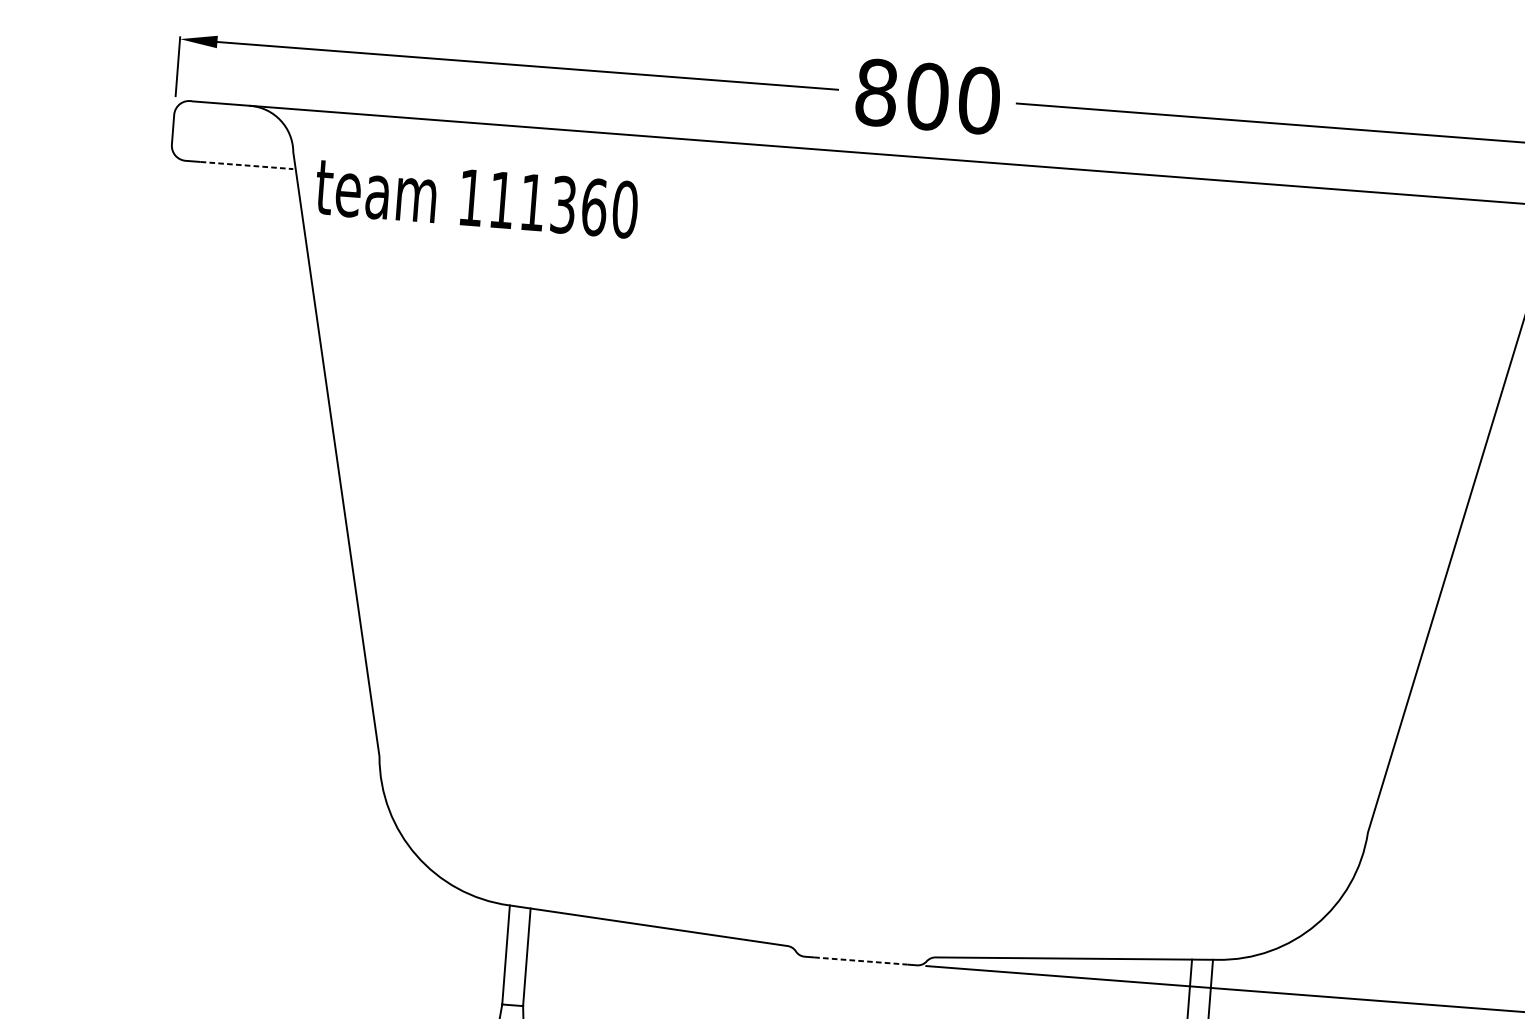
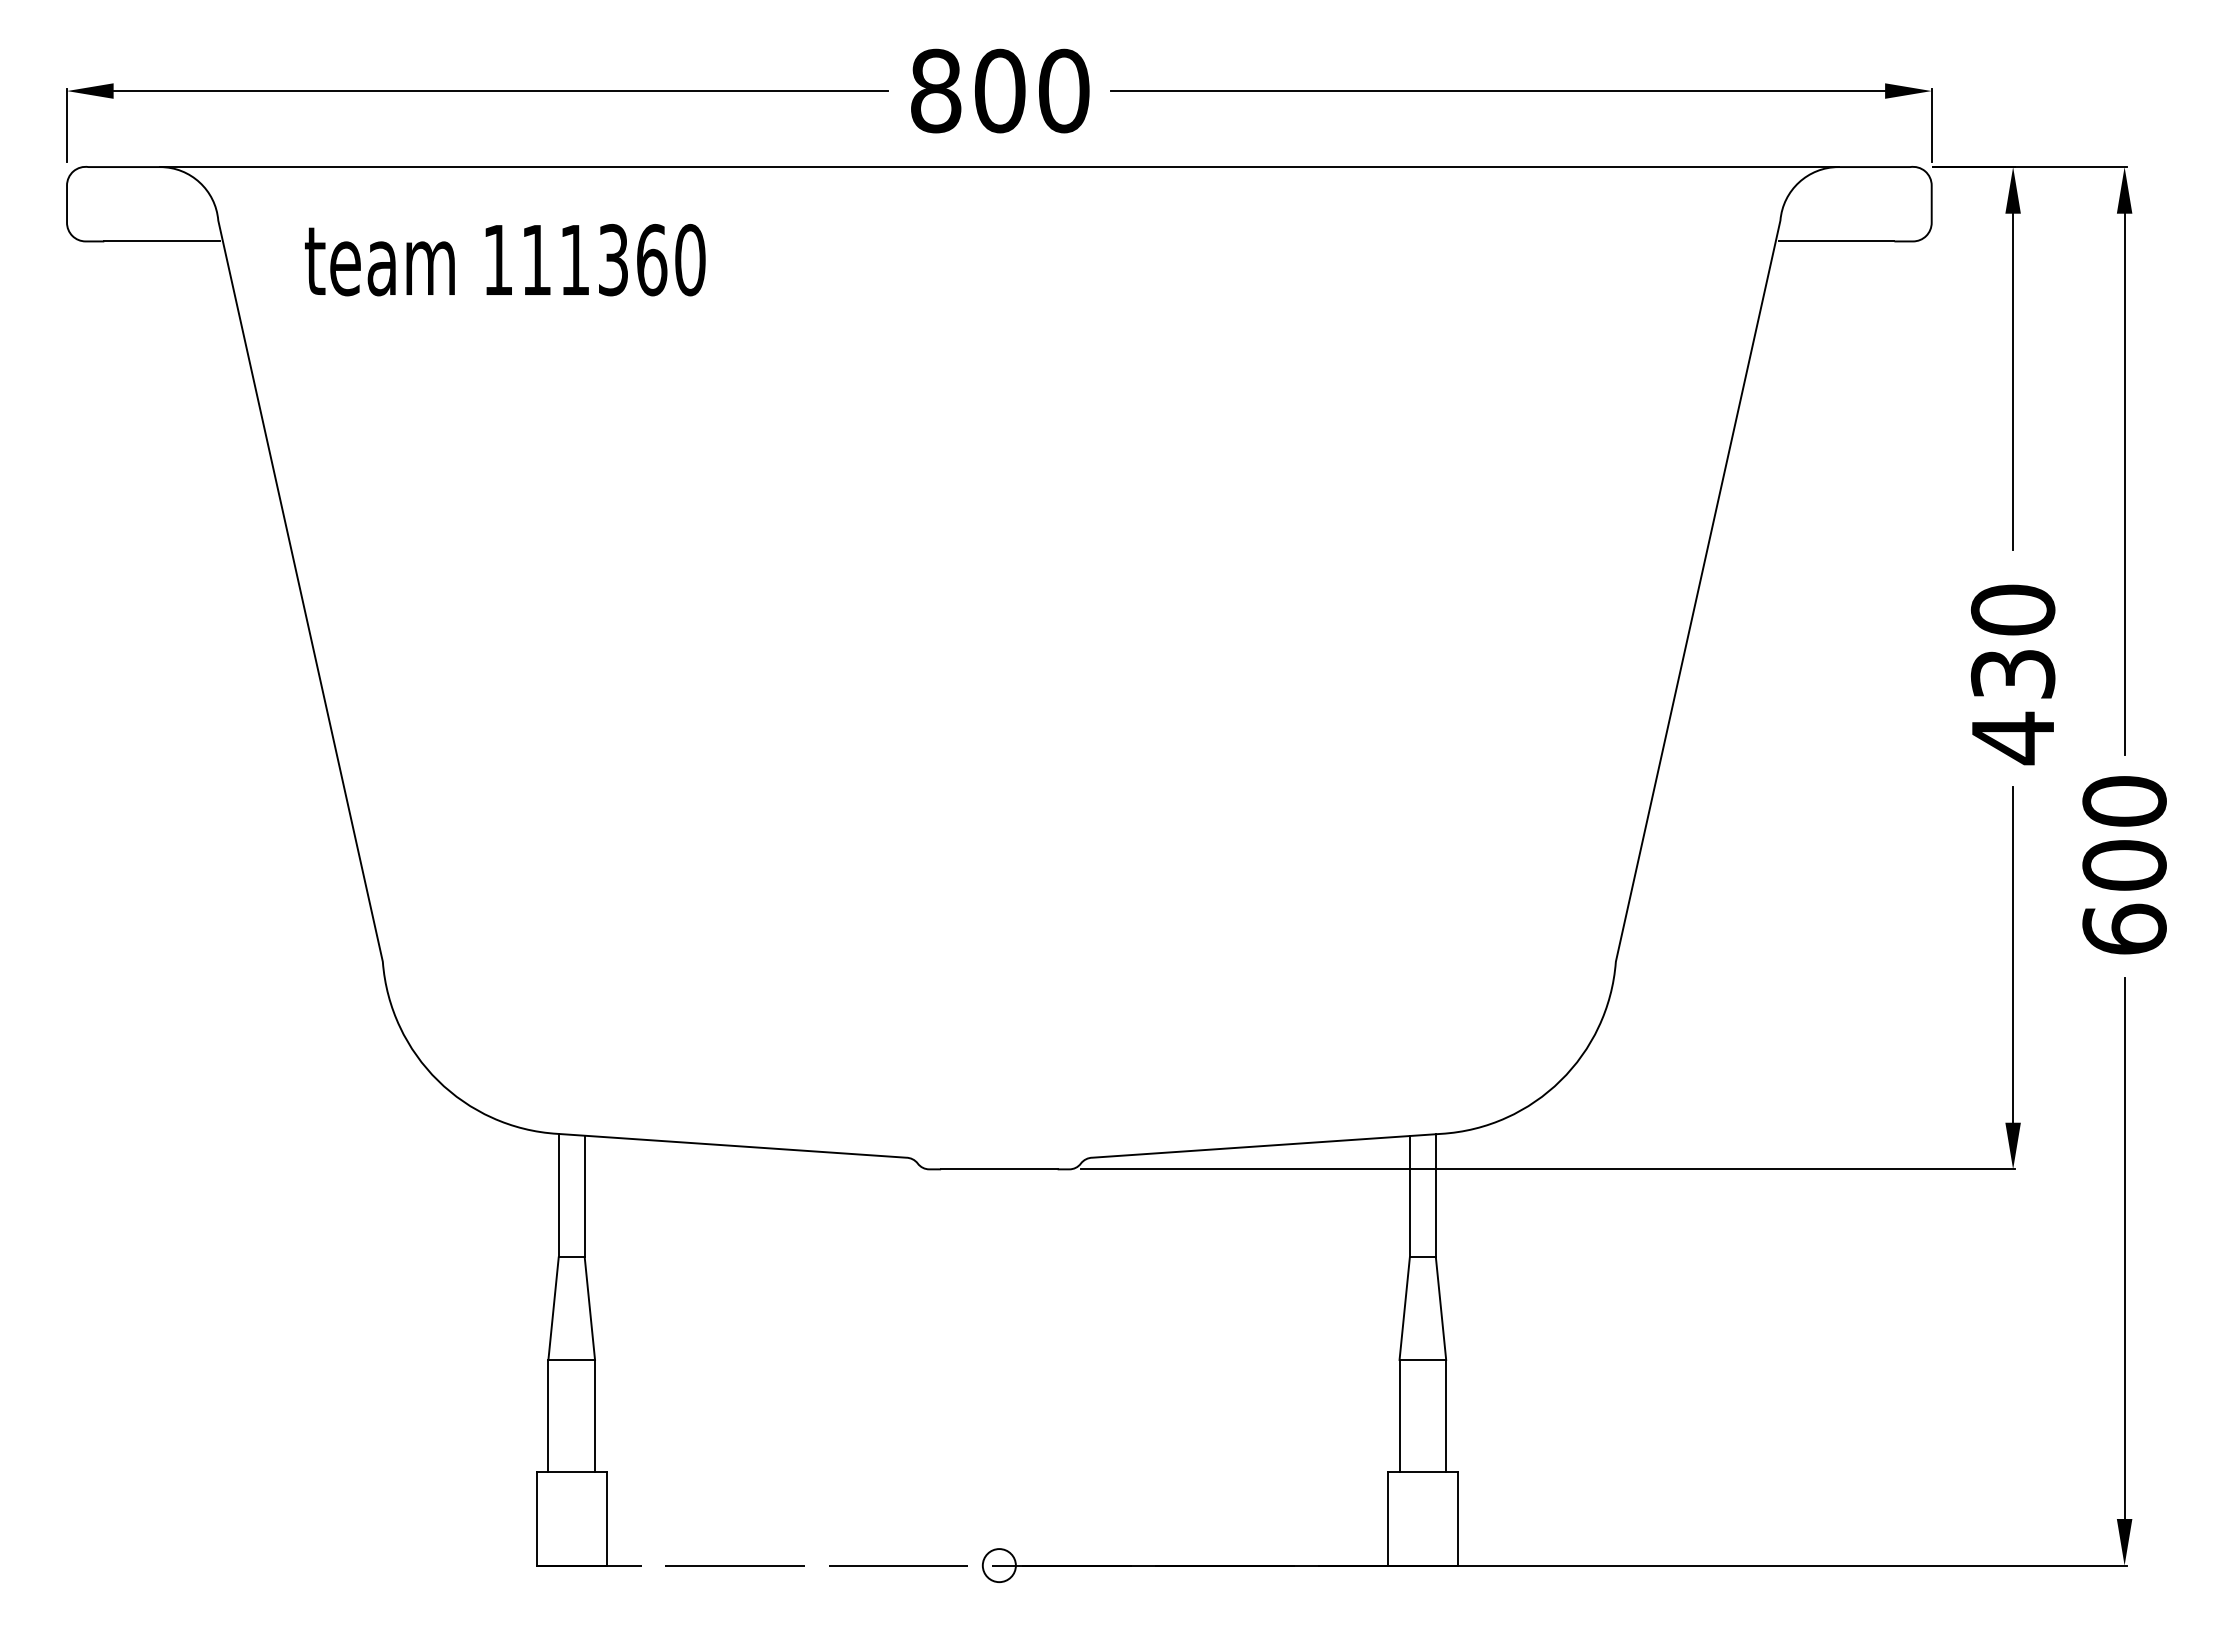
line: (247, 165) -> (162, 241), dashed -> solid
text: (476, 198) -> (505, 260), moved
line: (861, 961) -> (999, 1169), dashed -> solid

